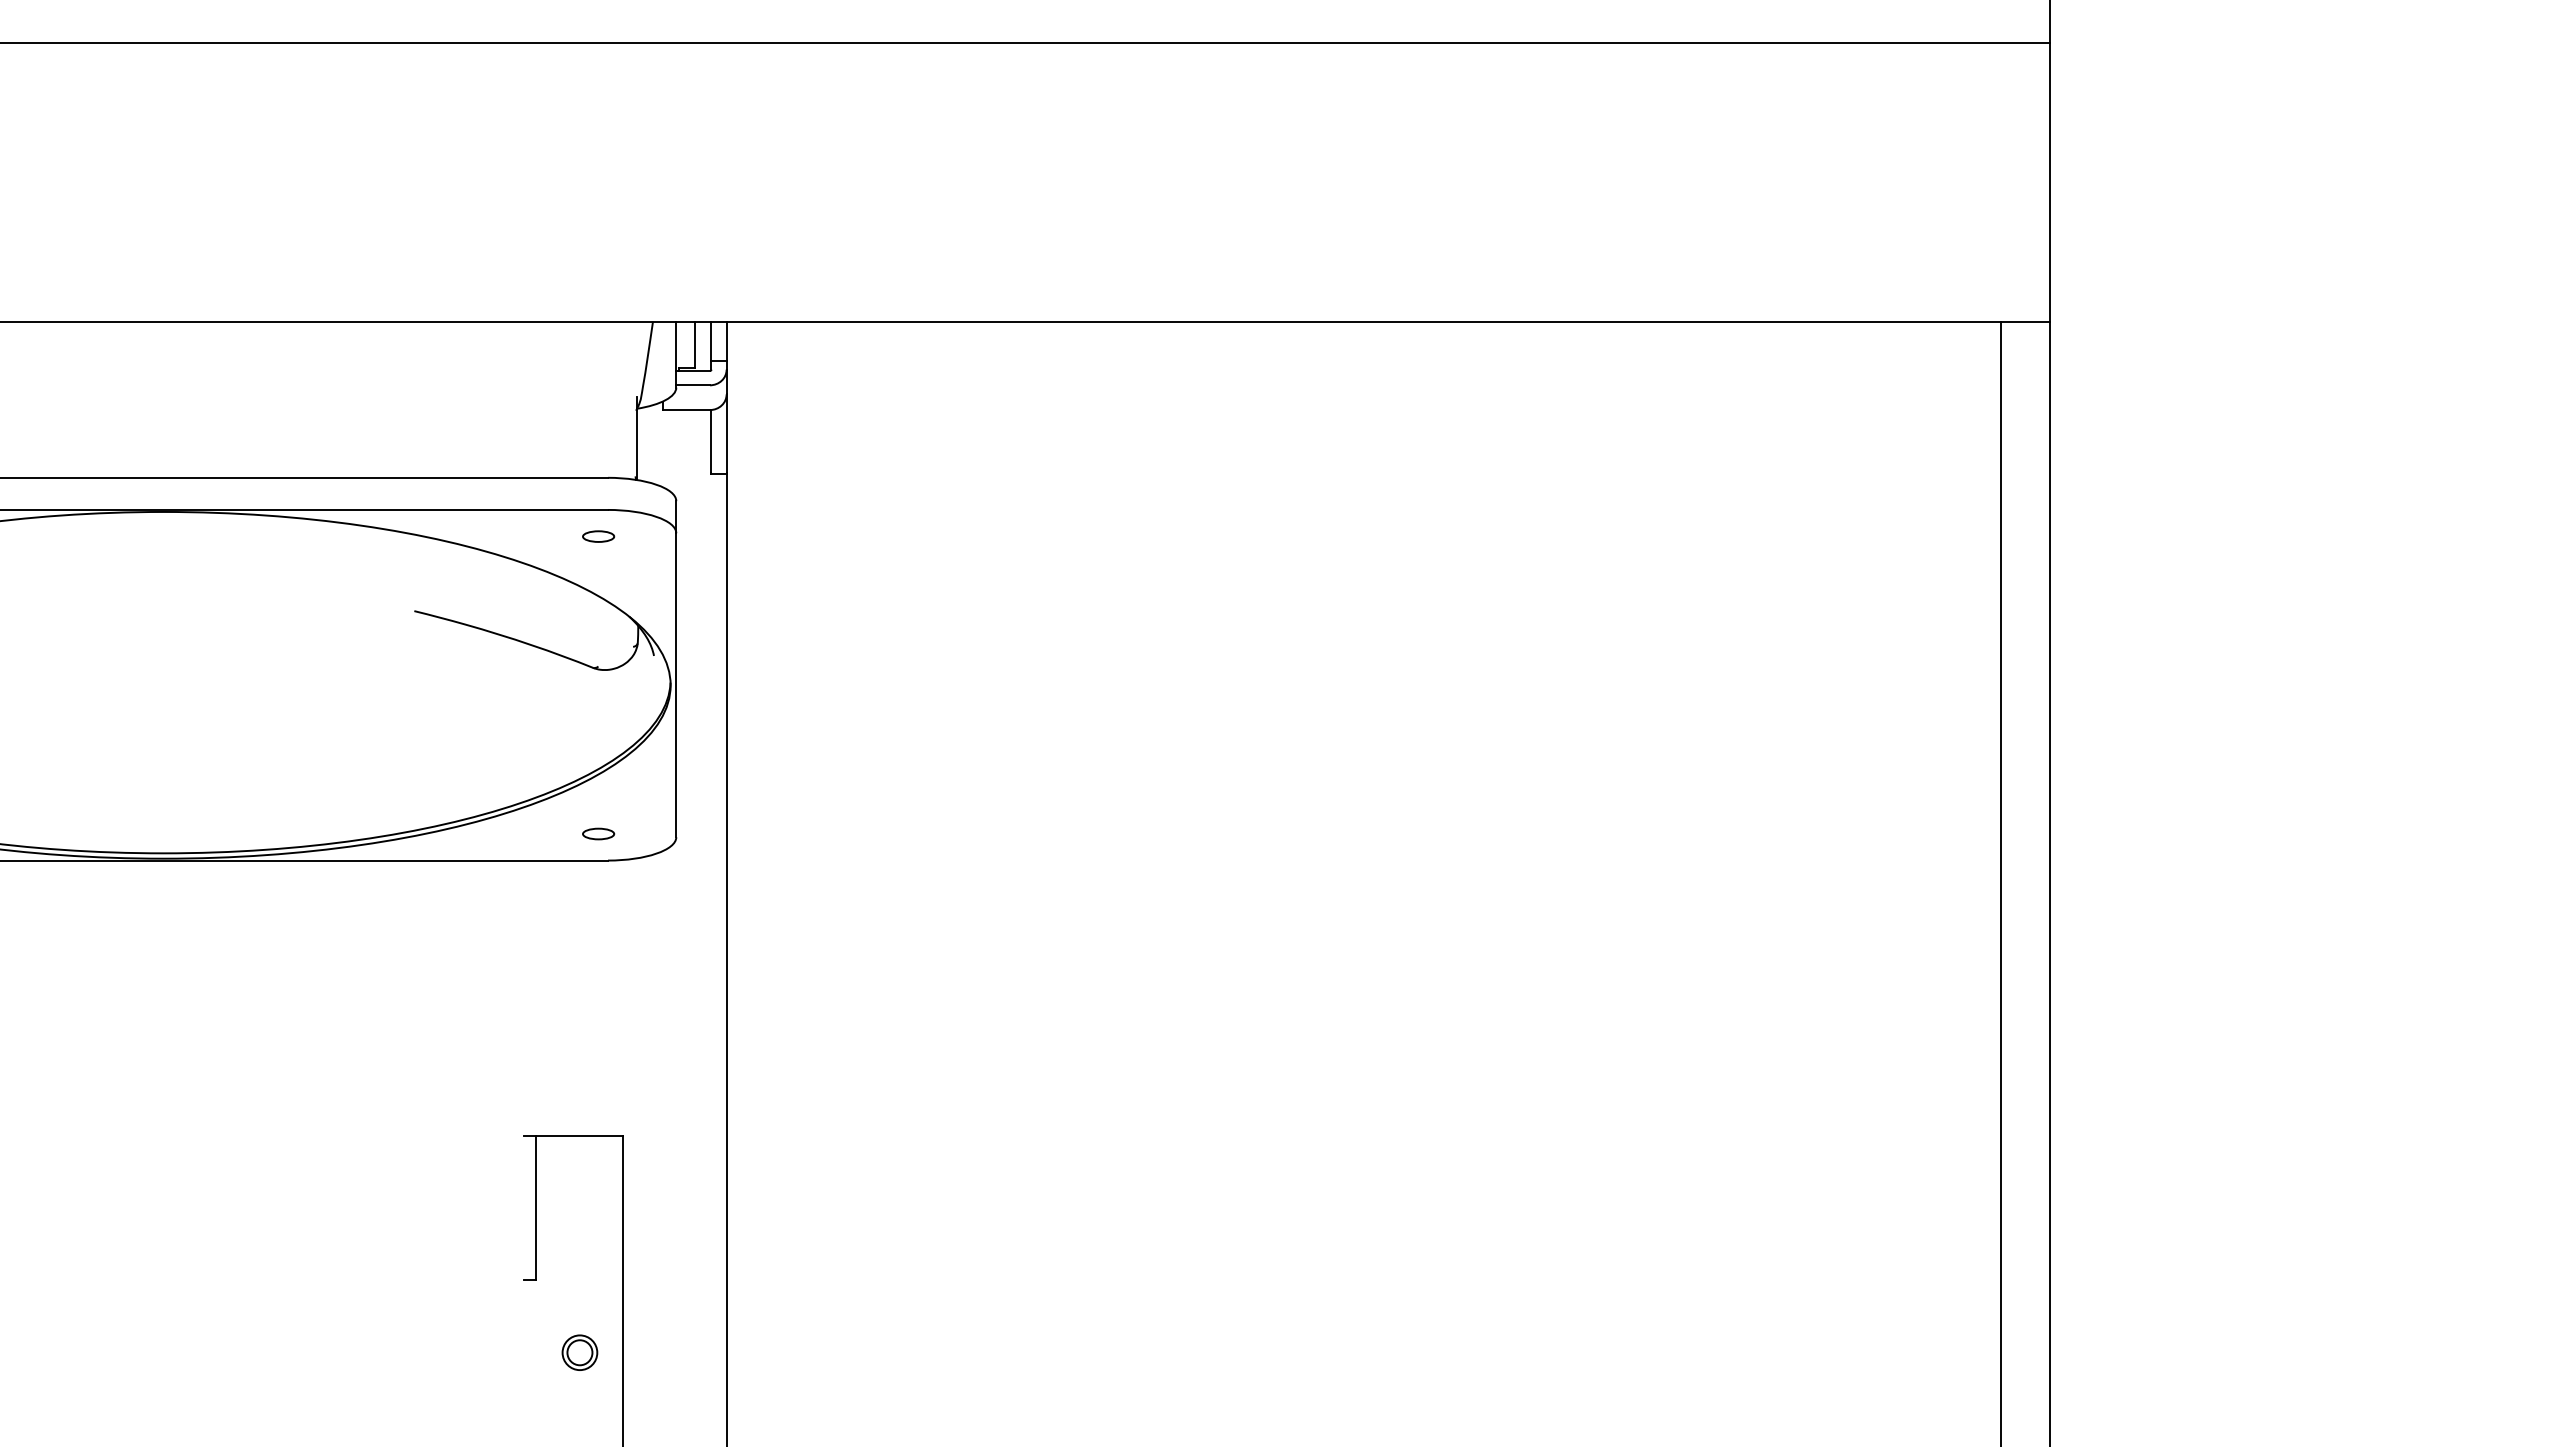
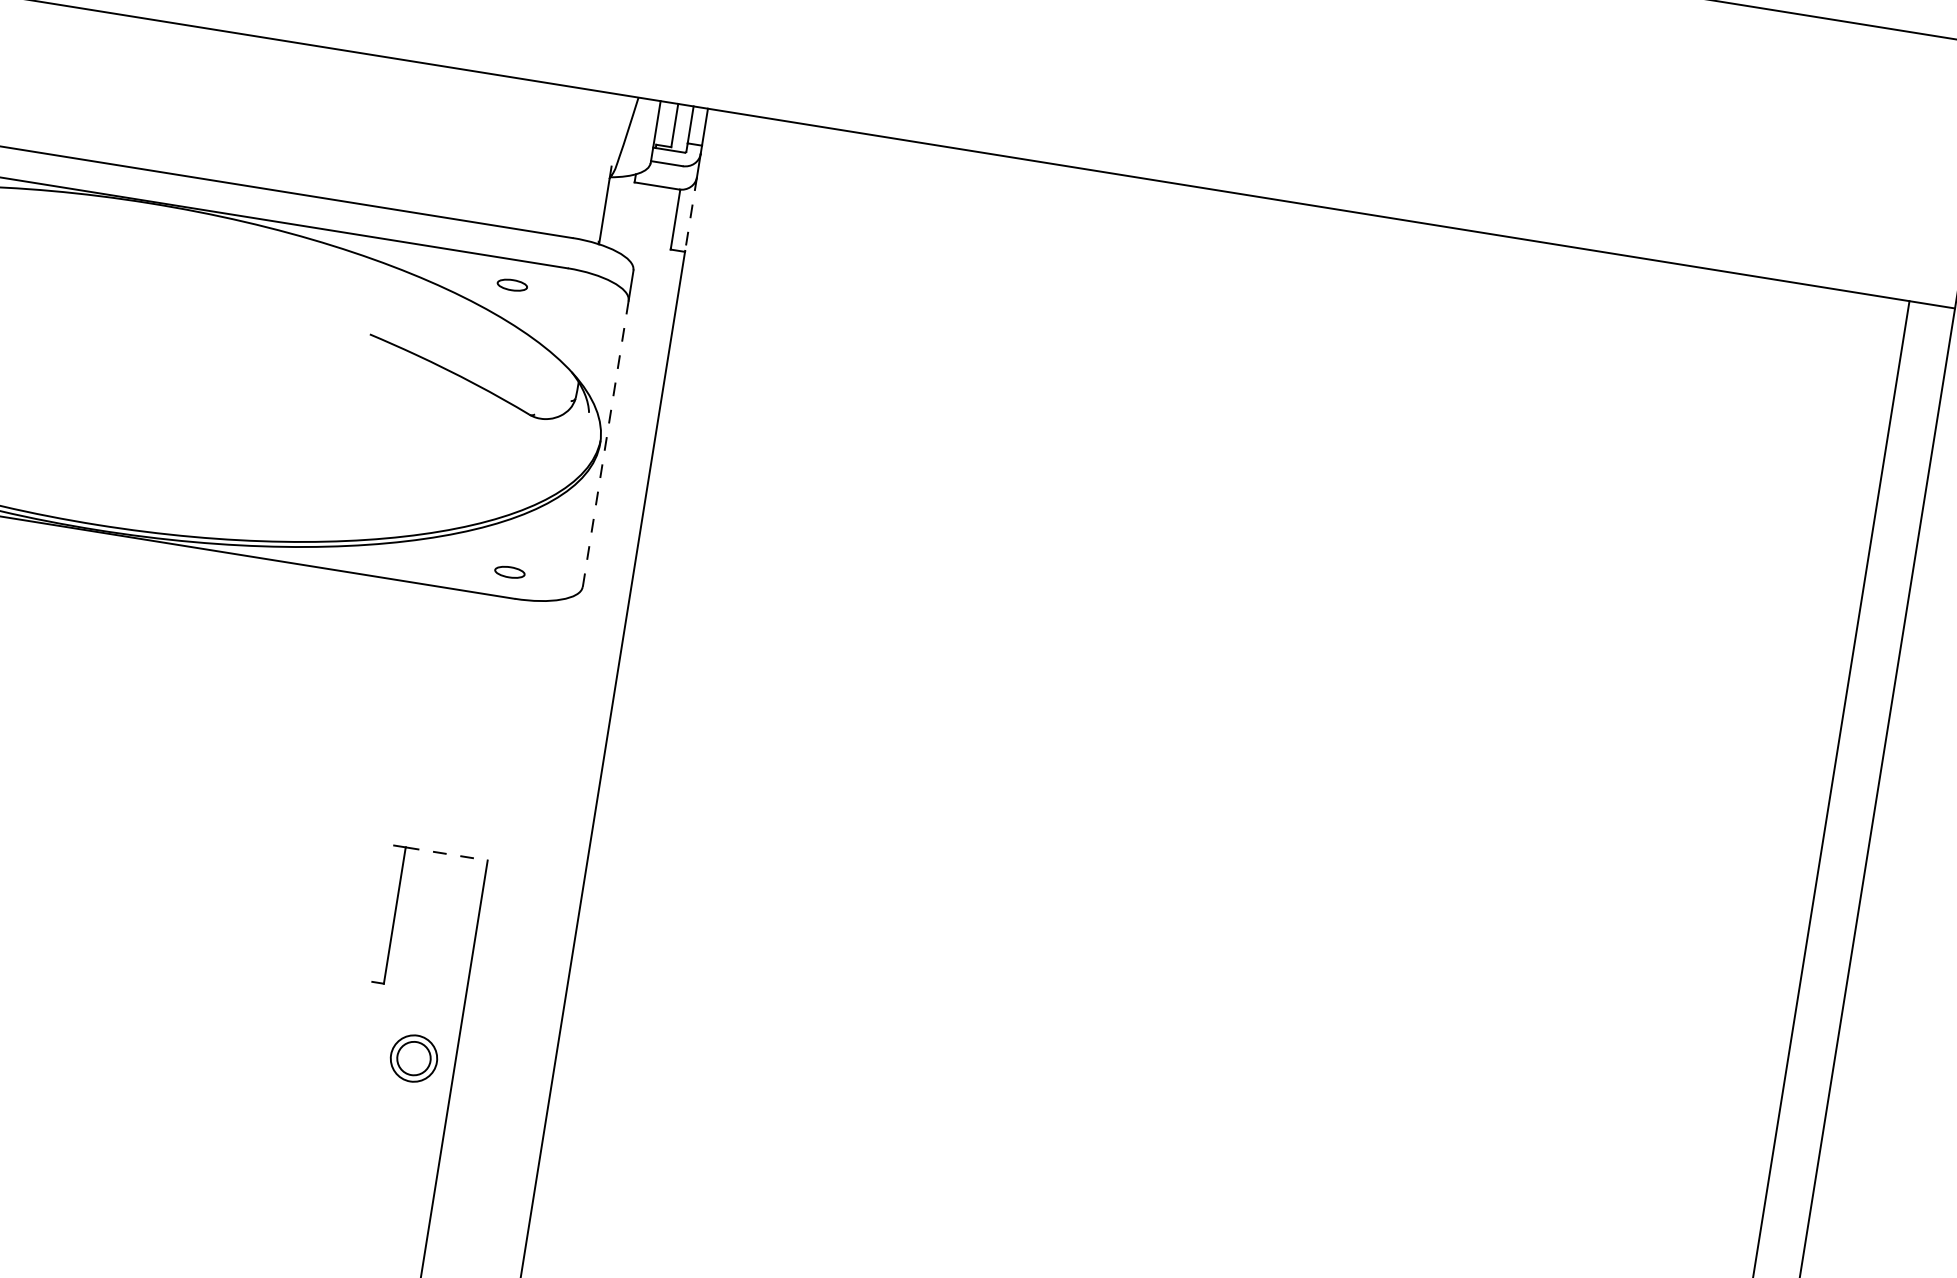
line: (726, 433) -> (690, 214), solid -> dashed
part: (598, 536) -> (512, 285), moved
line: (676, 685) -> (605, 444), solid -> dashed
line: (580, 1135) -> (447, 853), solid -> dashed
part: (579, 1352) -> (413, 1058), size x1.4

